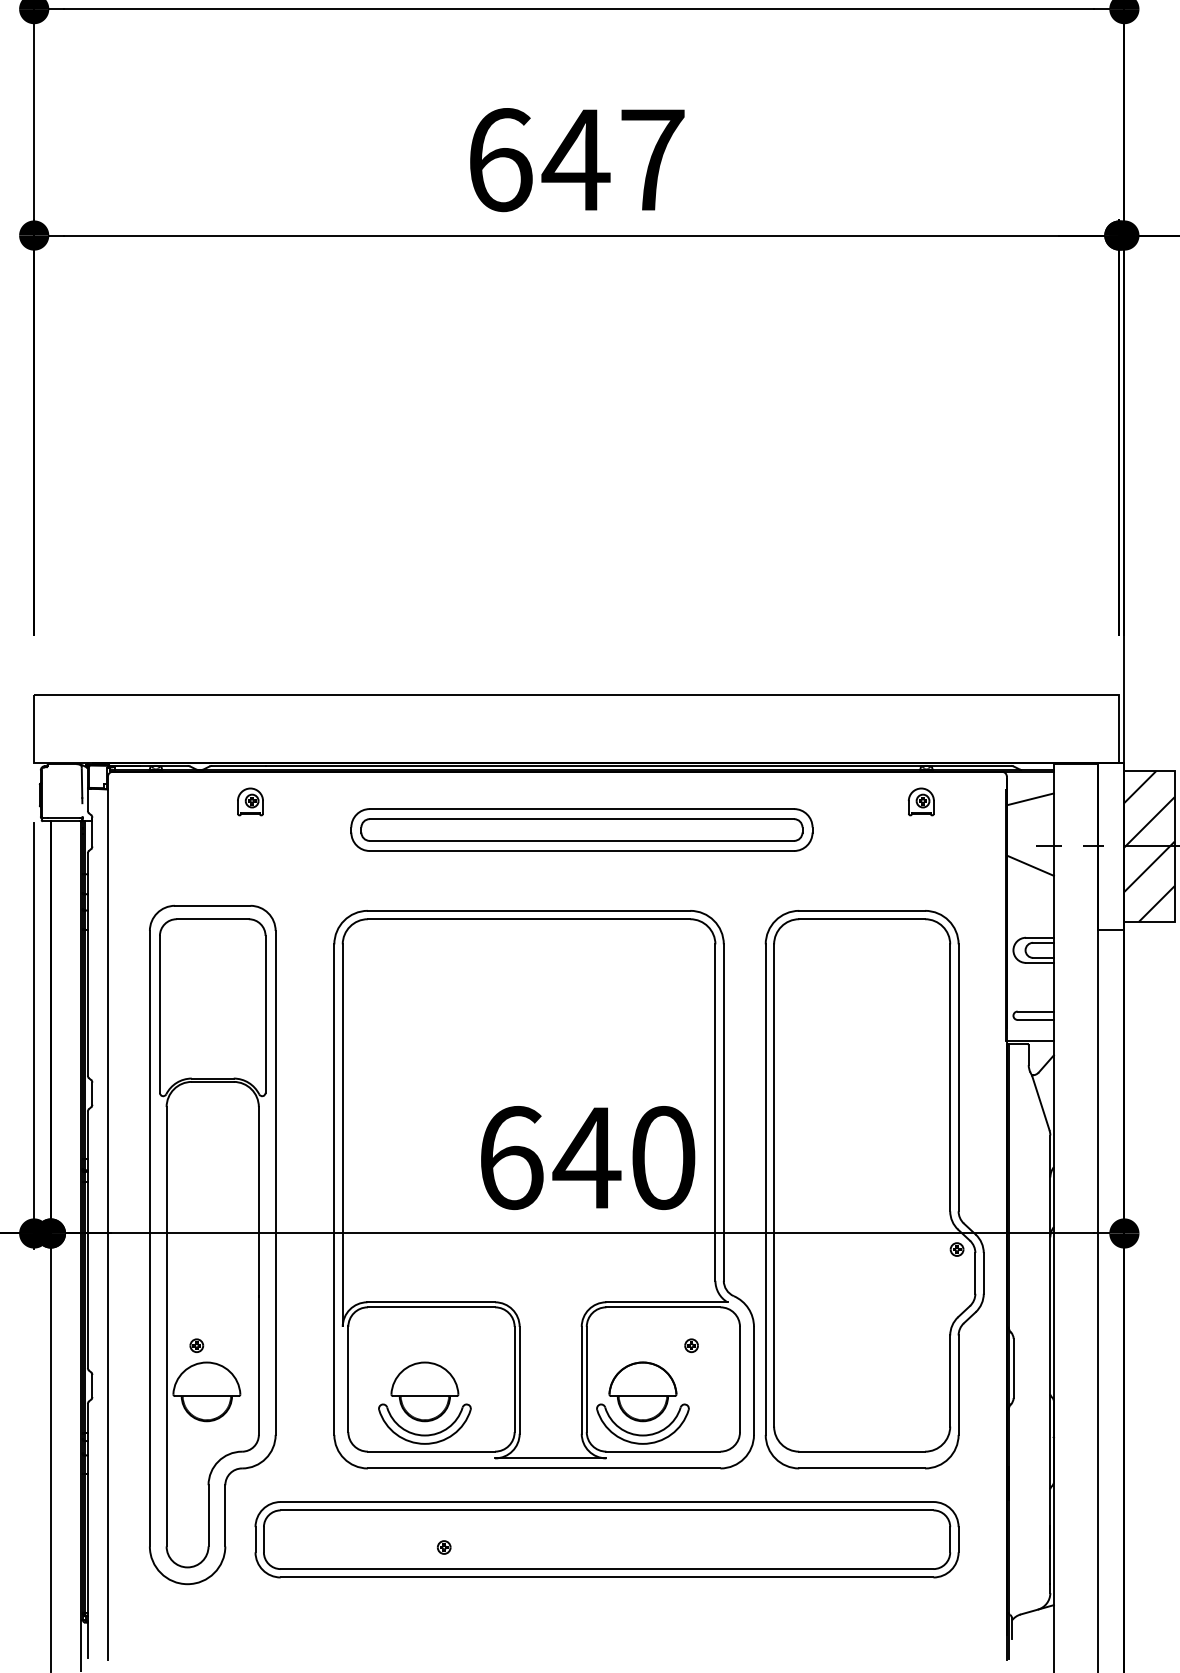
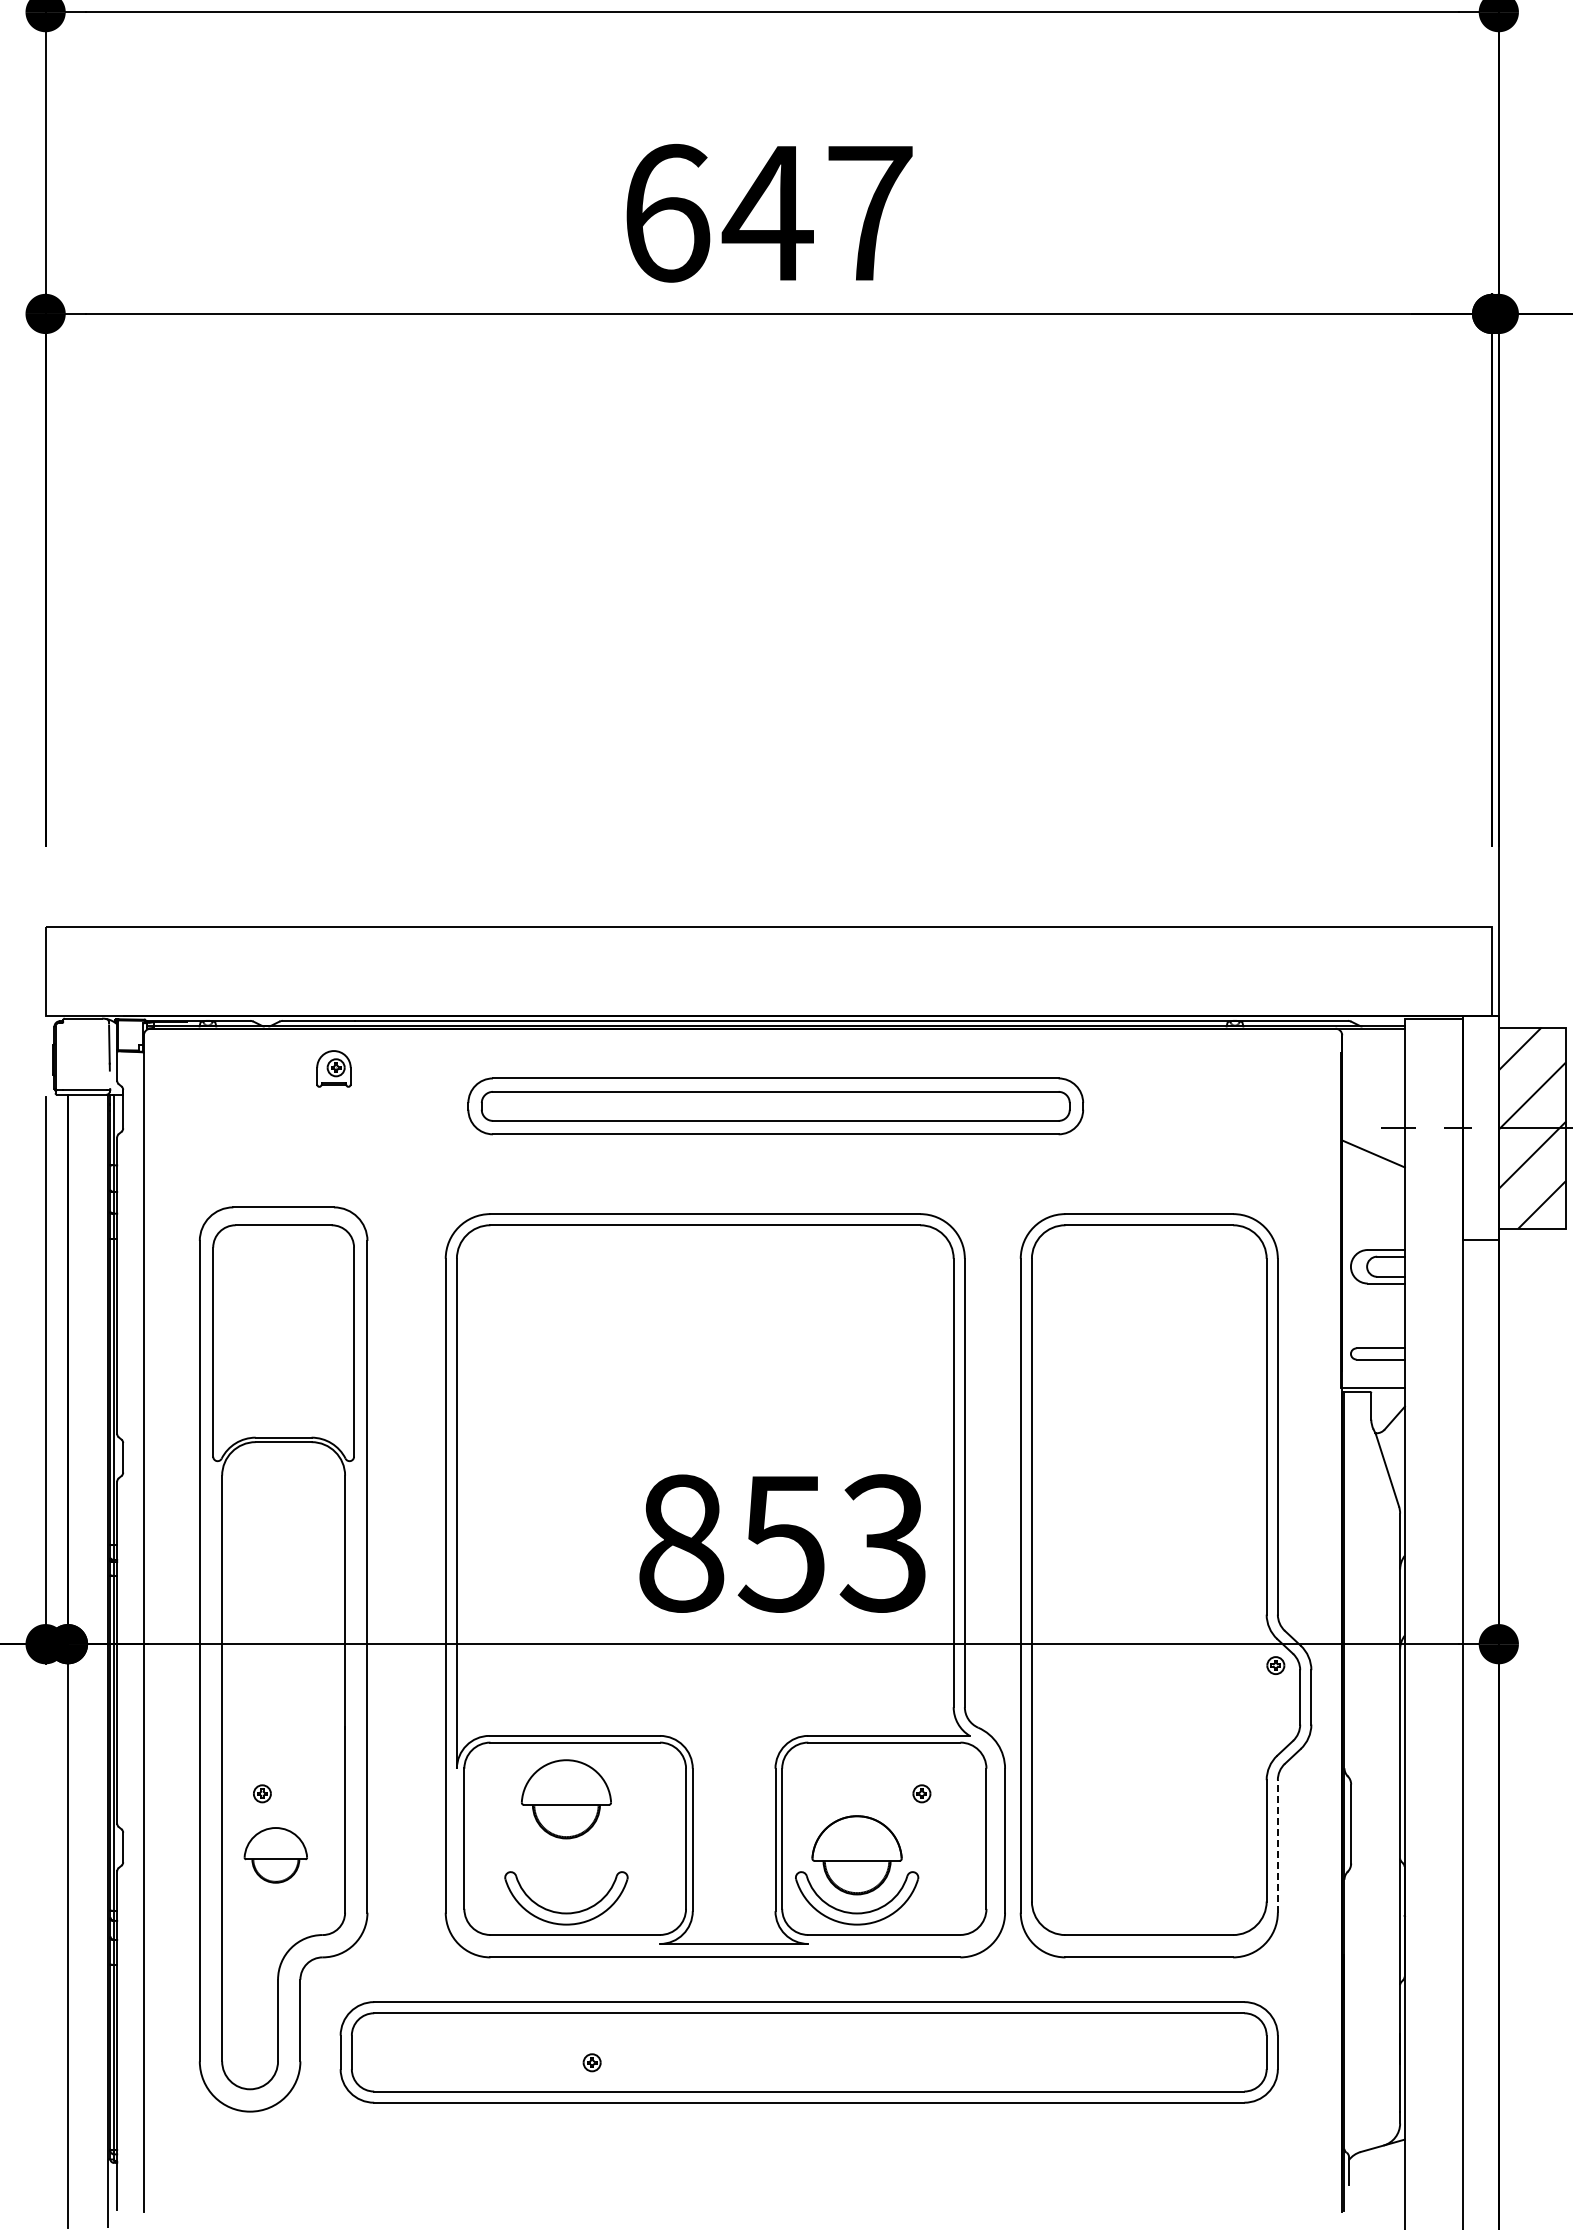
line: (1030, 799) -> (1373, 1065), removed
part: (920, 801) -> (1227, 1068), removed
text: (586, 1157) -> (782, 1543), 640 -> 853
line: (958, 1384) -> (1277, 1845), solid -> dashed
part: (206, 1392) -> (275, 1855), size x0.7
part: (424, 1392) -> (566, 1799), moved

